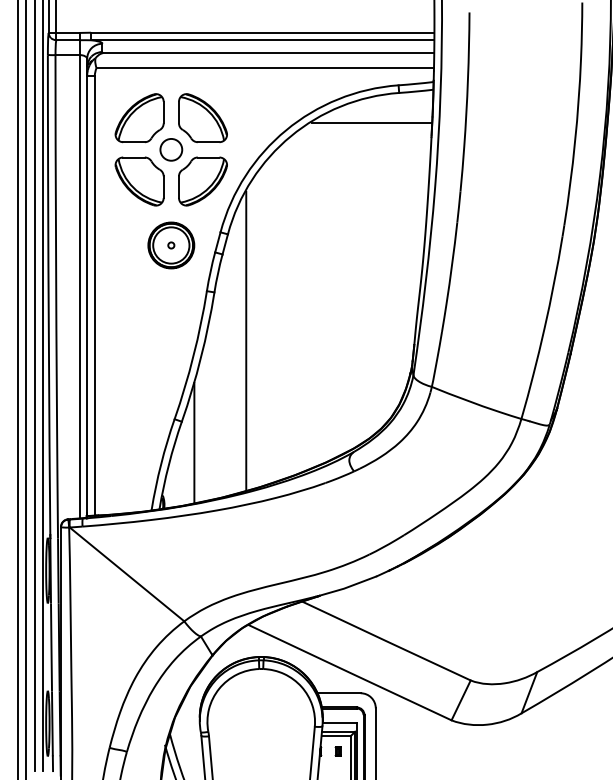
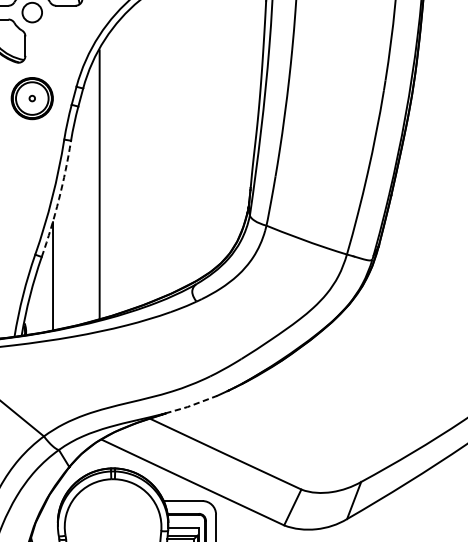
part: (202, 181) -> (60, 41), removed
arc: (200, 357) -> (58, 199), solid -> dashed
line: (348, 586) -> (191, 405), solid -> dashed

